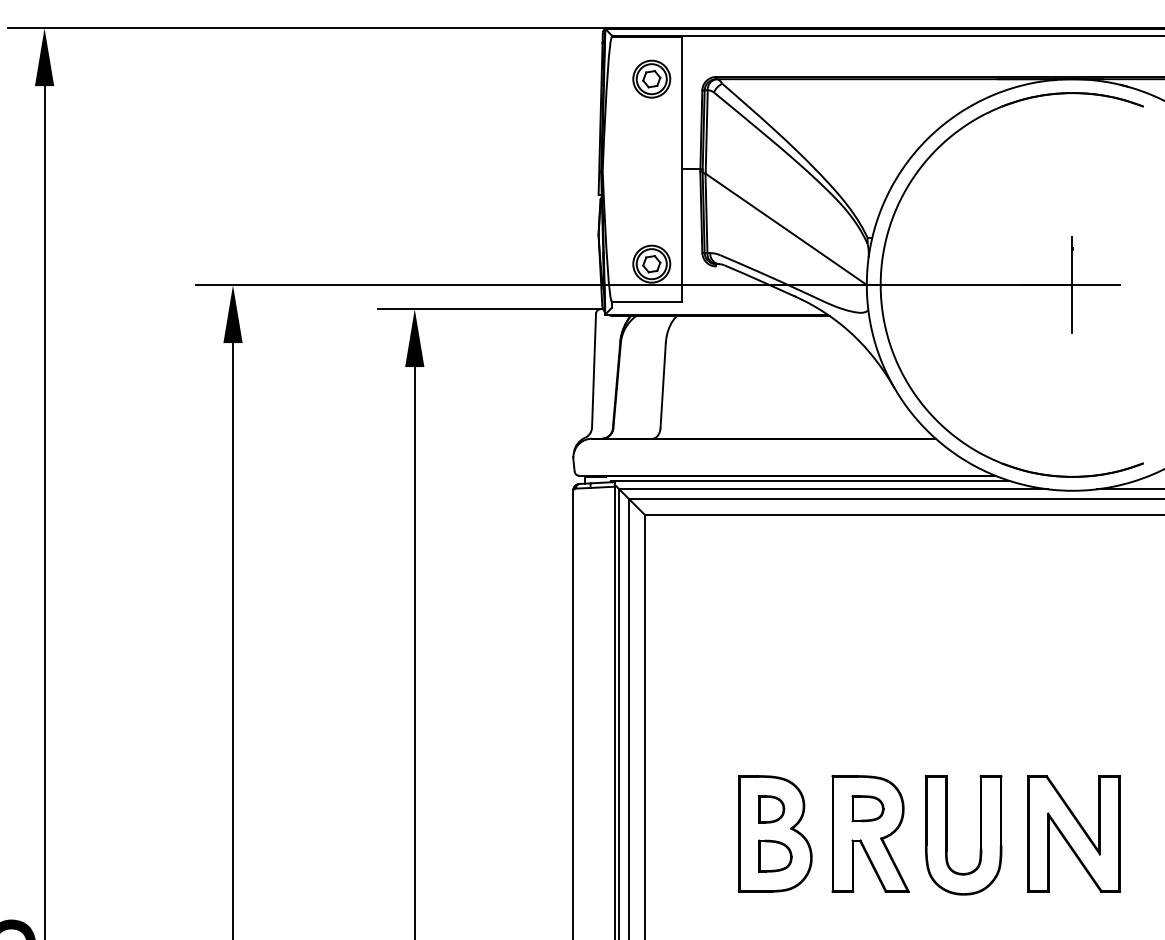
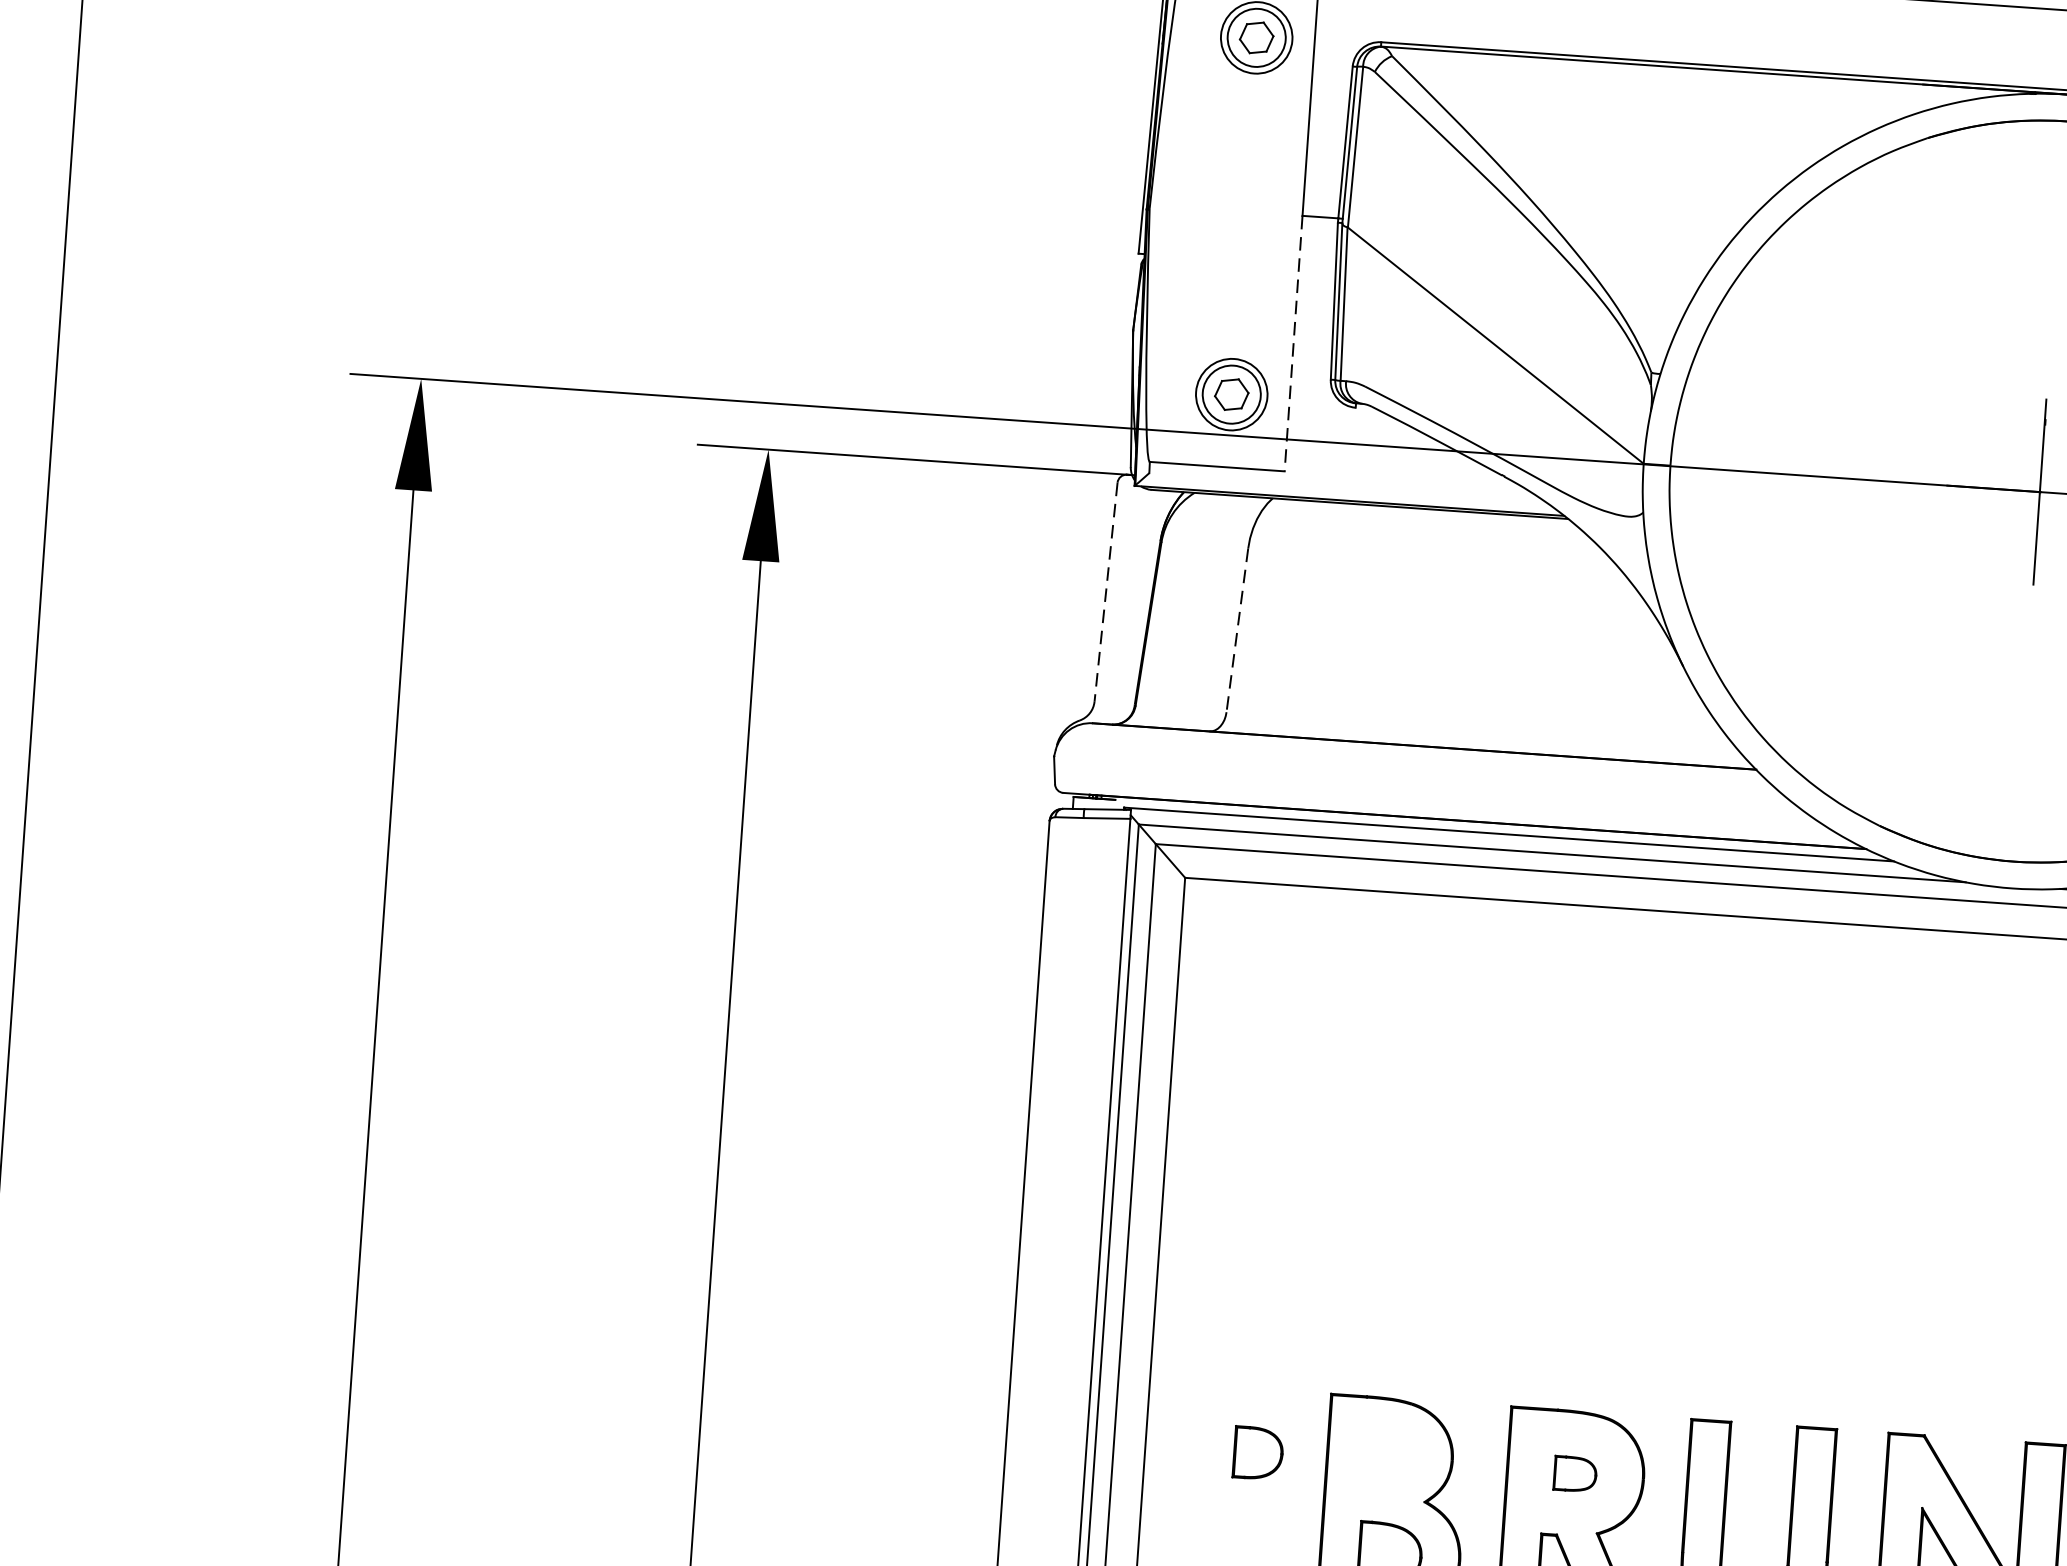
line: (681, 236) -> (1292, 345), solid -> dashed
line: (594, 370) -> (1106, 591), solid -> dashed
line: (663, 385) -> (1238, 630), solid -> dashed
part: (867, 808) -> (1574, 1473), size x0.7
part: (771, 809) -> (1257, 1453), moved

